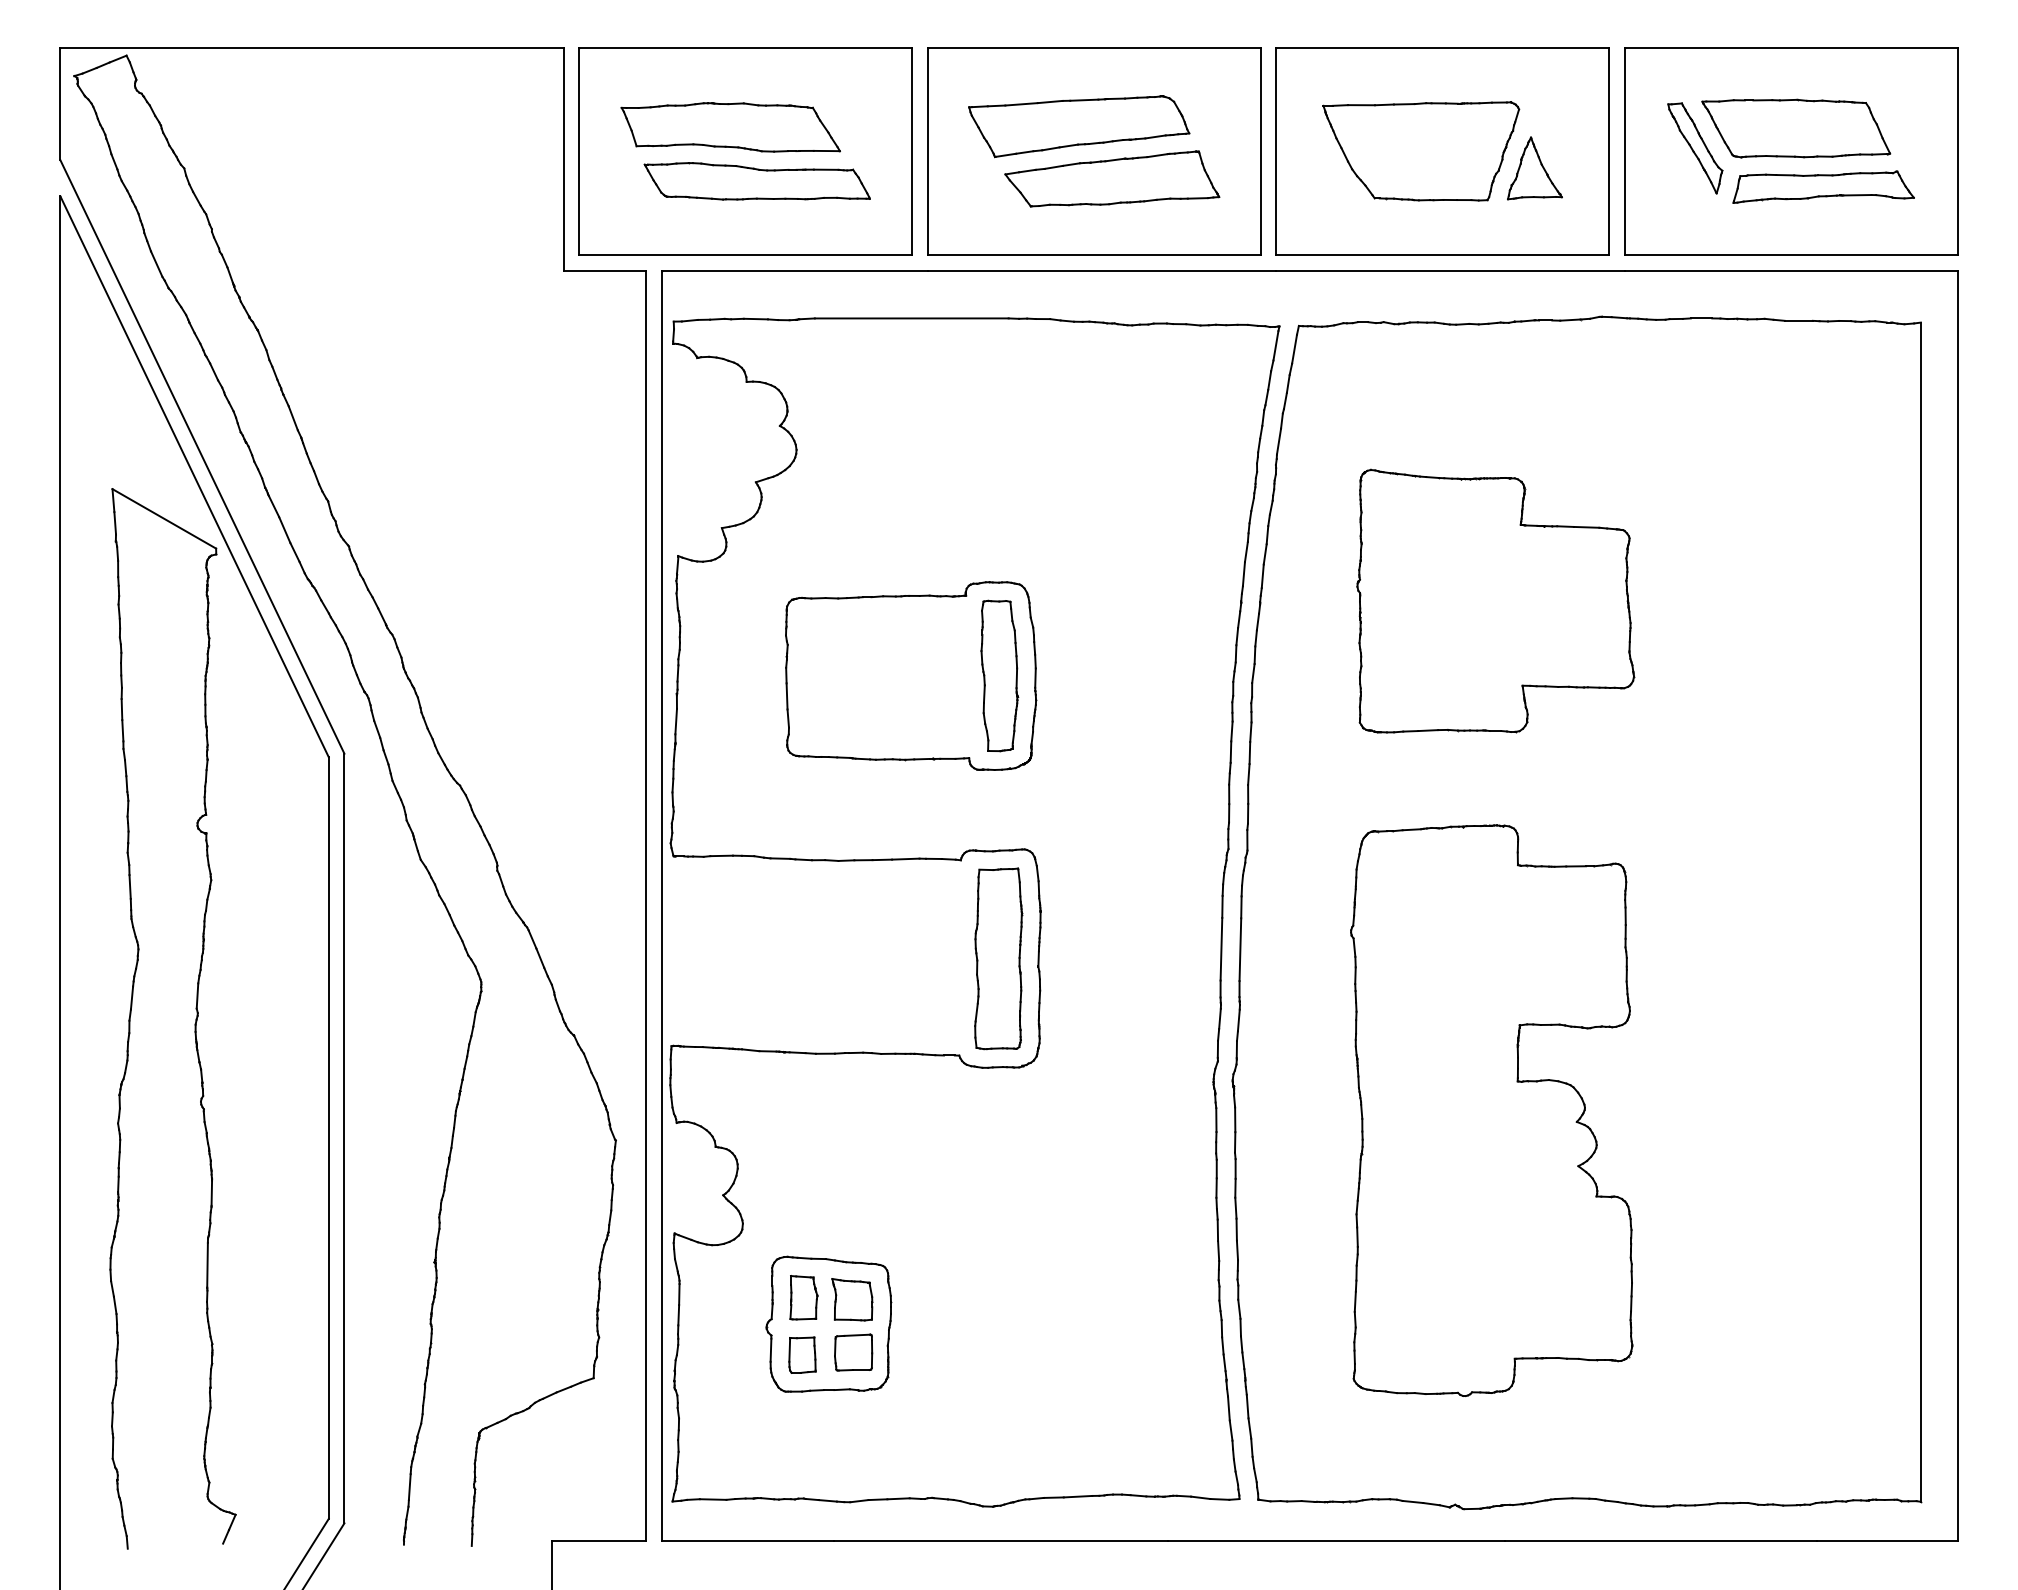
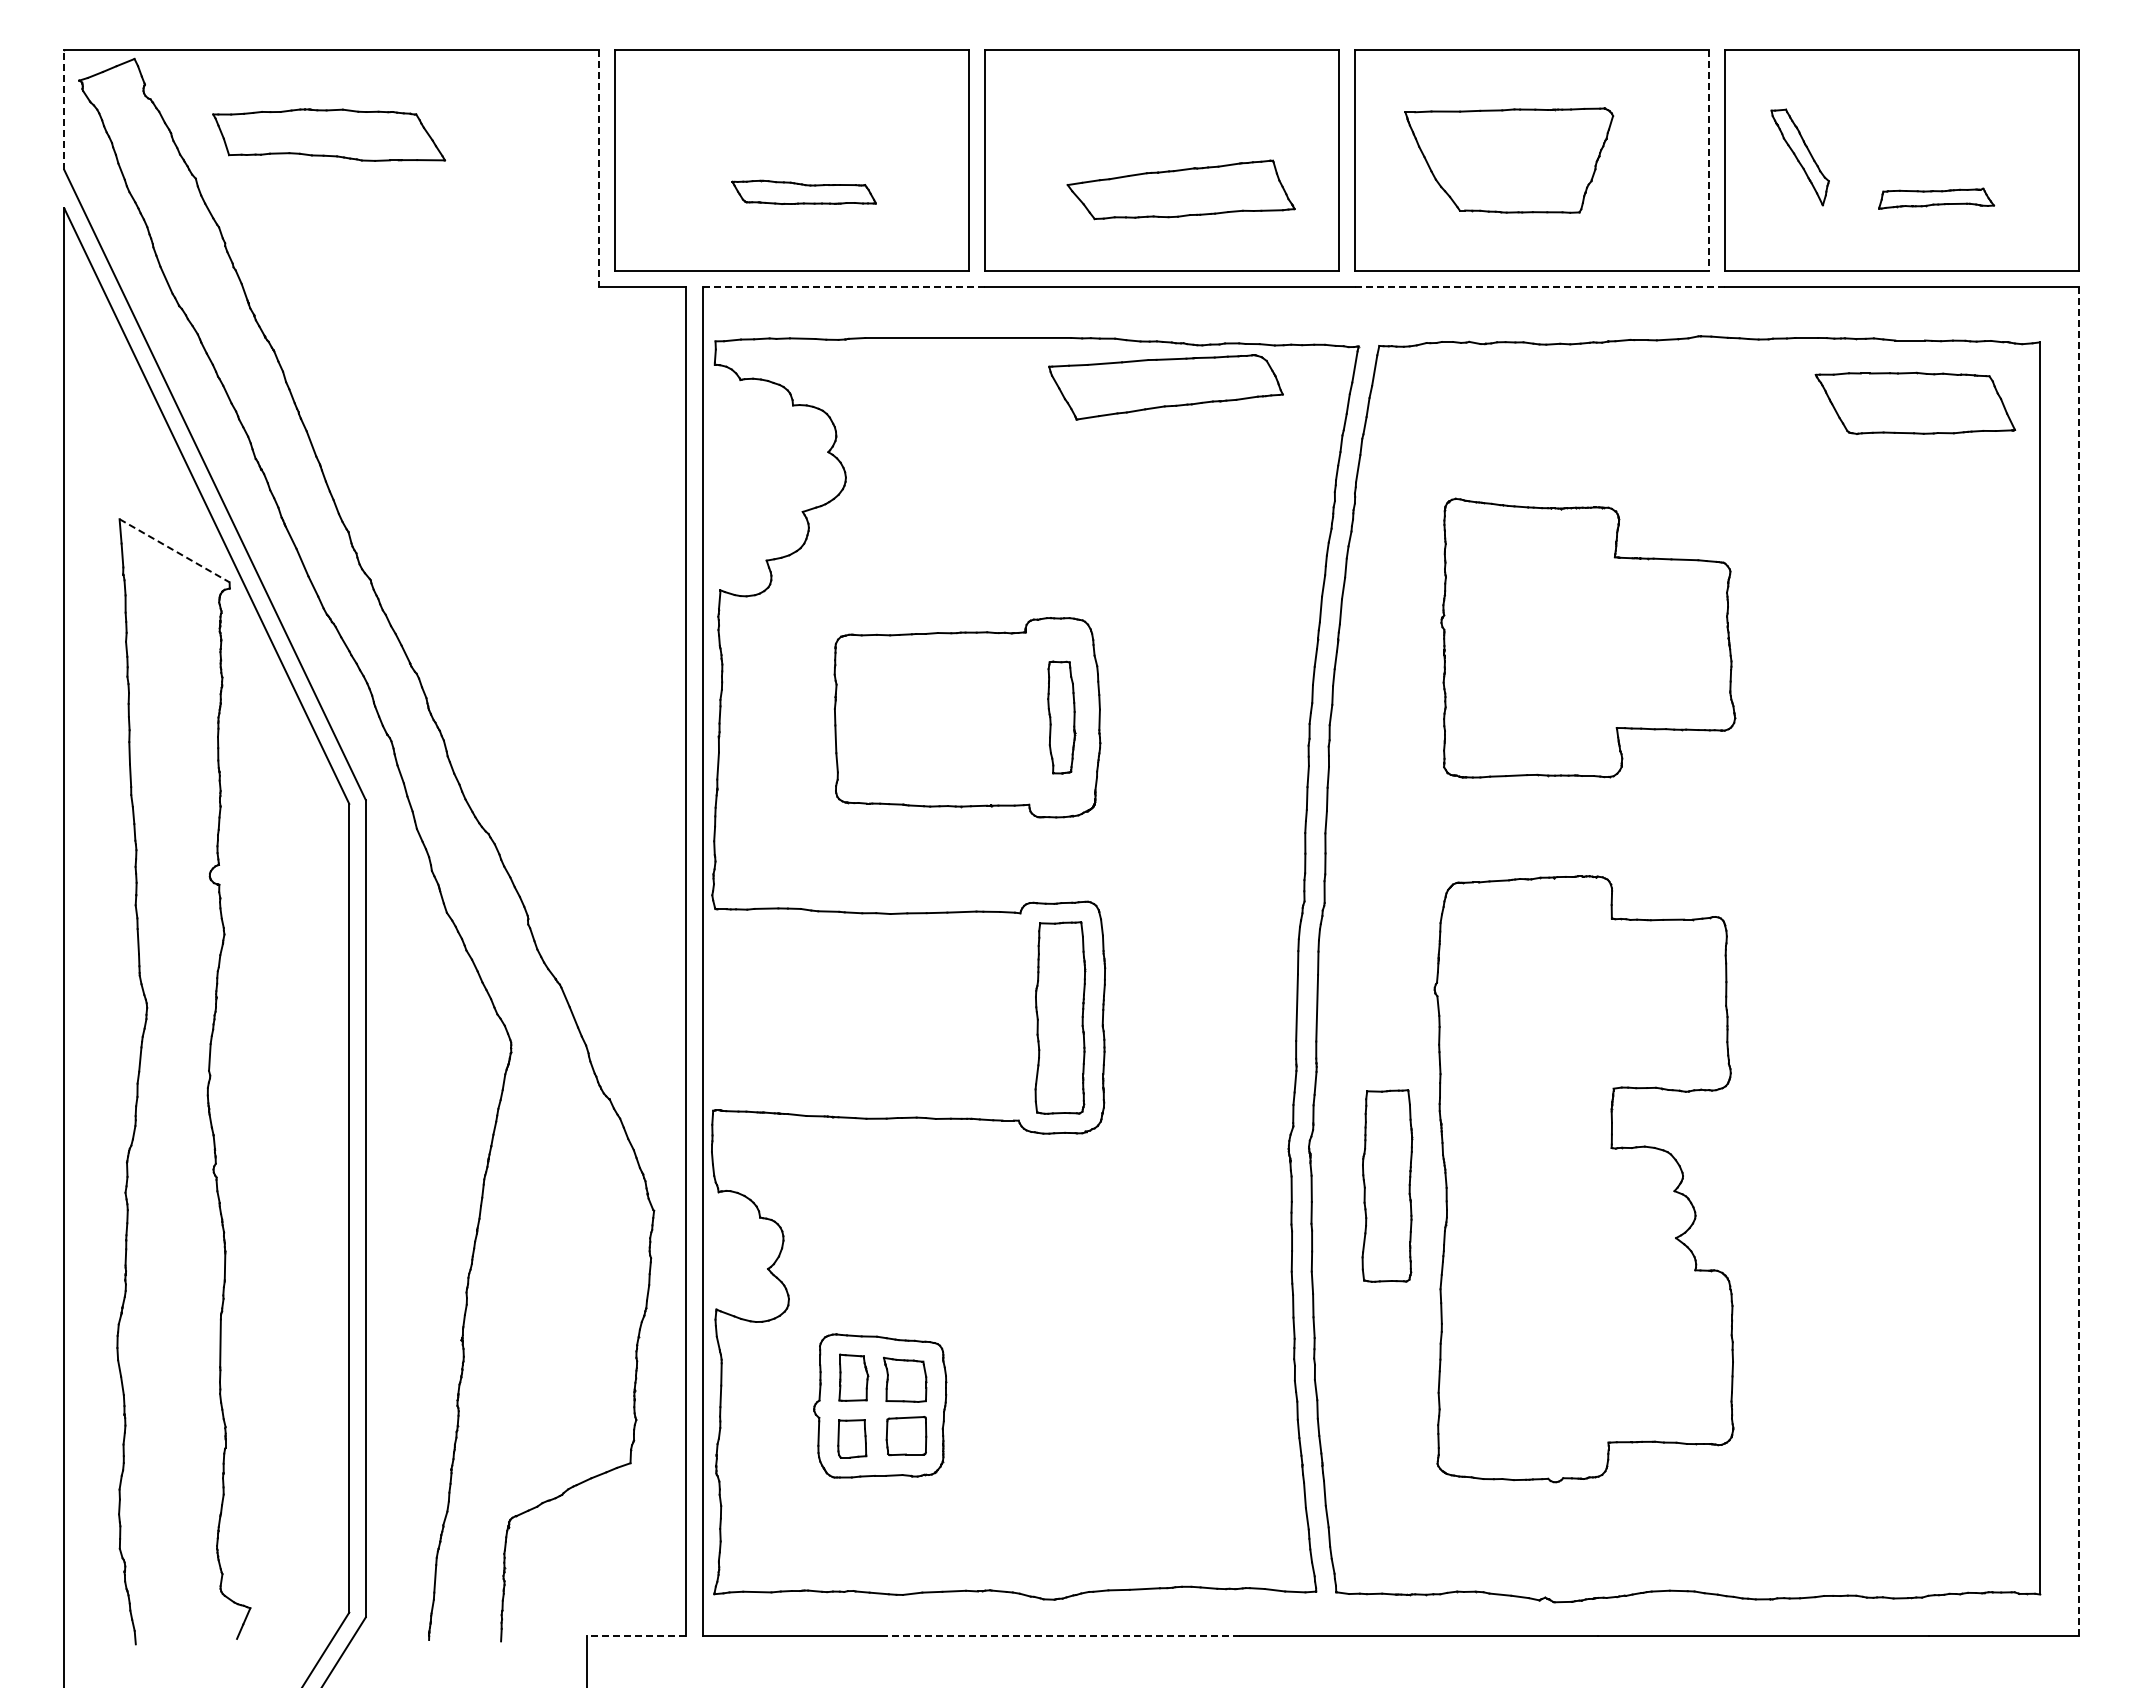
line: (60, 104) -> (64, 110), solid -> dashed
part: (731, 126) -> (329, 134), moved
part: (1078, 126) -> (1165, 387), moved
part: (1796, 127) -> (1915, 402), moved
line: (1608, 152) -> (1708, 161), solid -> dashed
line: (563, 159) -> (598, 169), solid -> dashed
part: (1534, 168) -> (1629, 178), removed
part: (756, 181) -> (803, 192), size x0.6
part: (1823, 187) -> (1936, 198), size x0.6
line: (795, 270) -> (844, 287), solid -> dashed
line: (1450, 270) -> (1540, 287), solid -> dashed
line: (165, 519) -> (175, 551), solid -> dashed
part: (999, 675) -> (1061, 717), size x0.7
line: (1957, 906) -> (2078, 962), solid -> dashed
part: (1306, 1116) -> (1387, 1185), added
line: (599, 1541) -> (636, 1636), solid -> dashed
line: (1001, 1541) -> (1063, 1636), solid -> dashed

